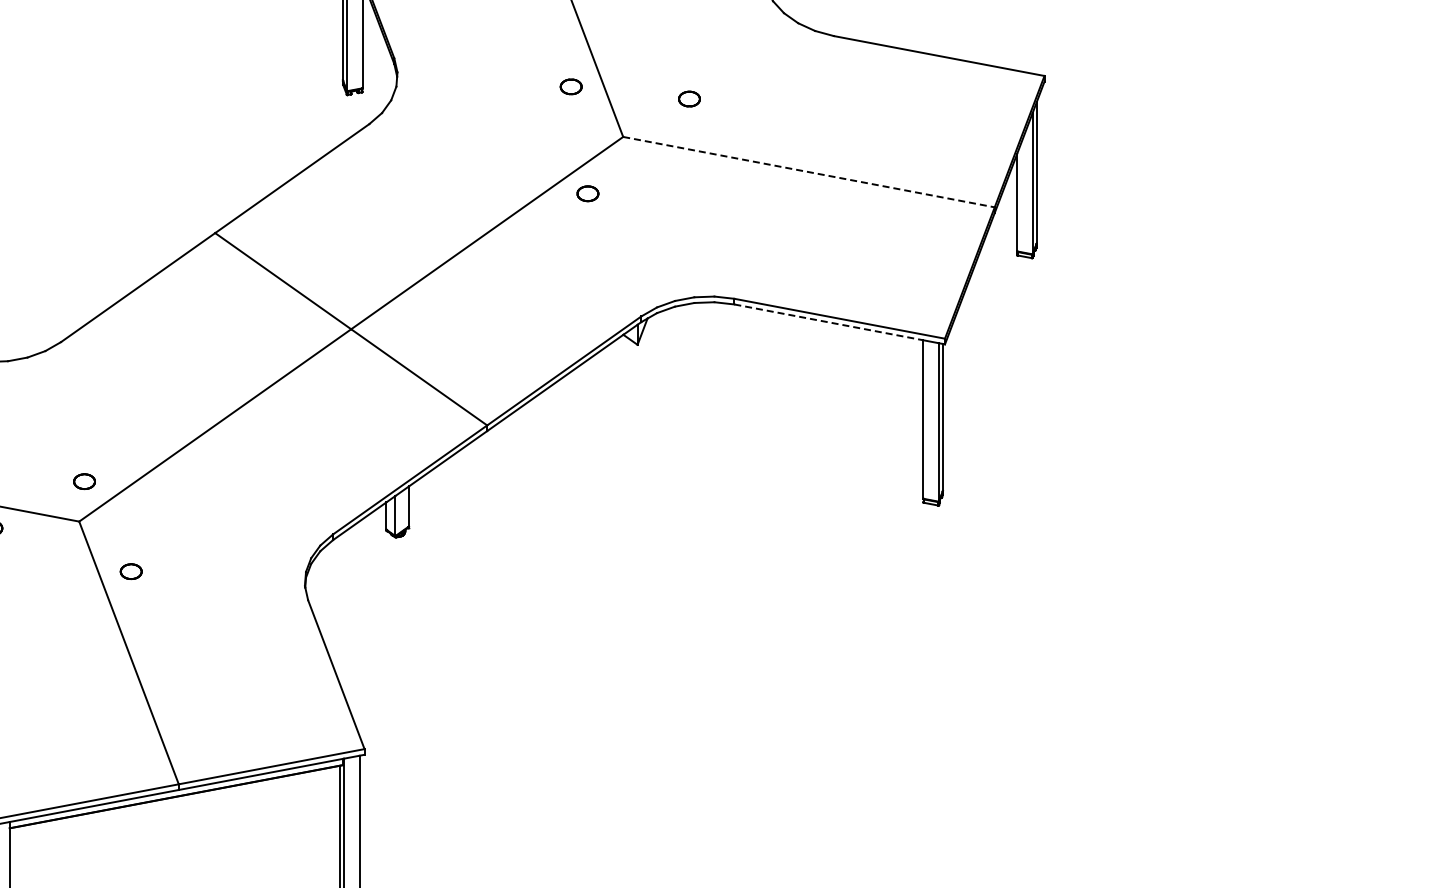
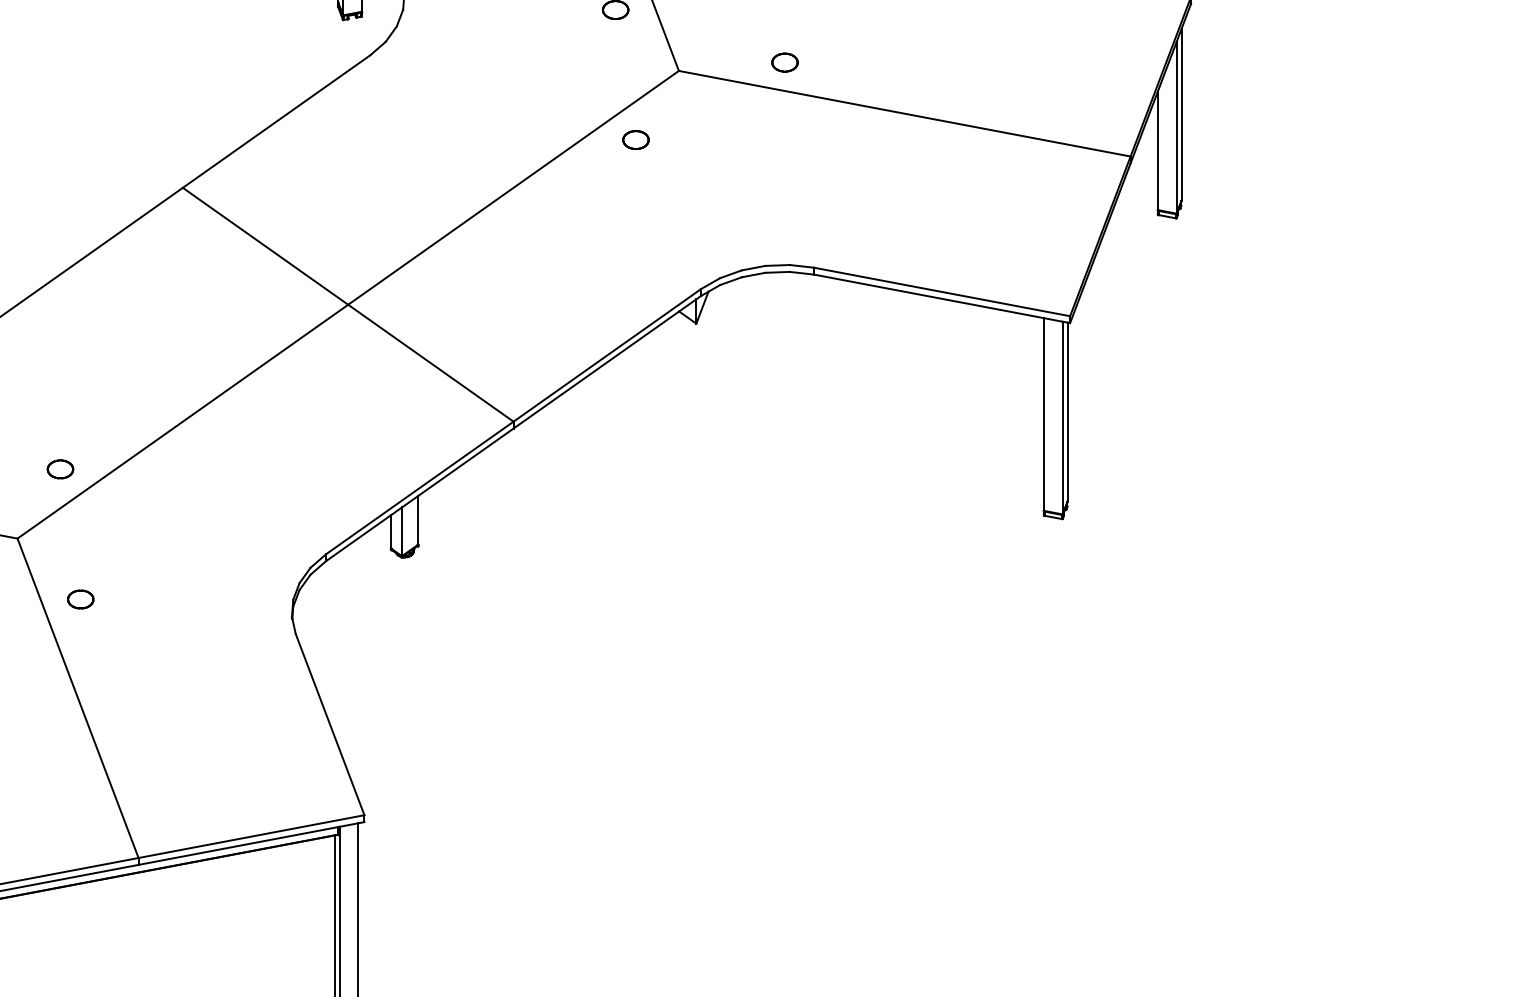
part: (689, 98) -> (785, 61), moved
line: (809, 172) -> (905, 114), dashed -> solid
line: (829, 322) -> (929, 296), dashed -> solid
part: (84, 481) -> (60, 469), moved

